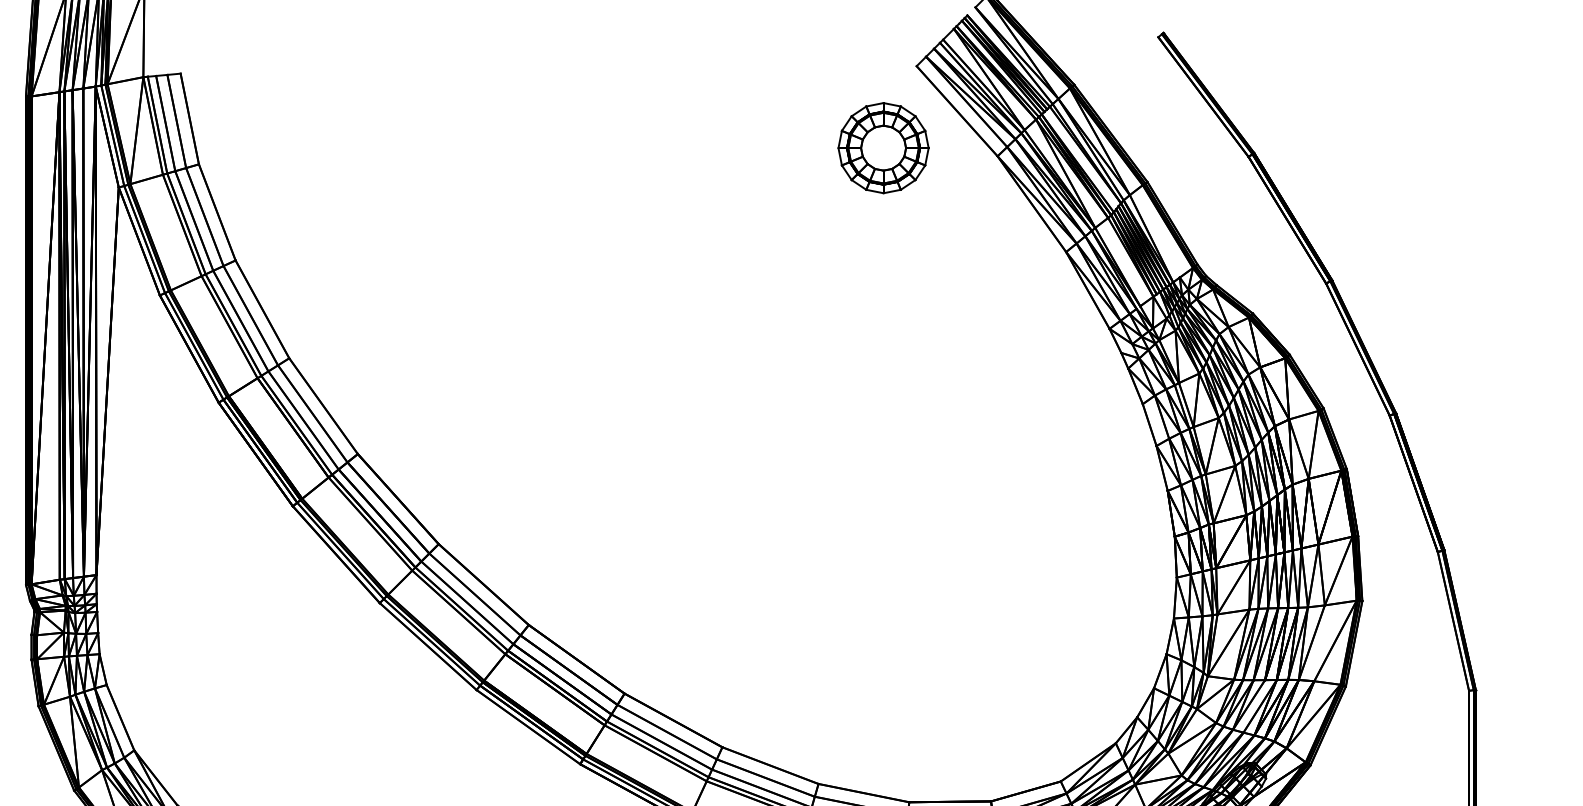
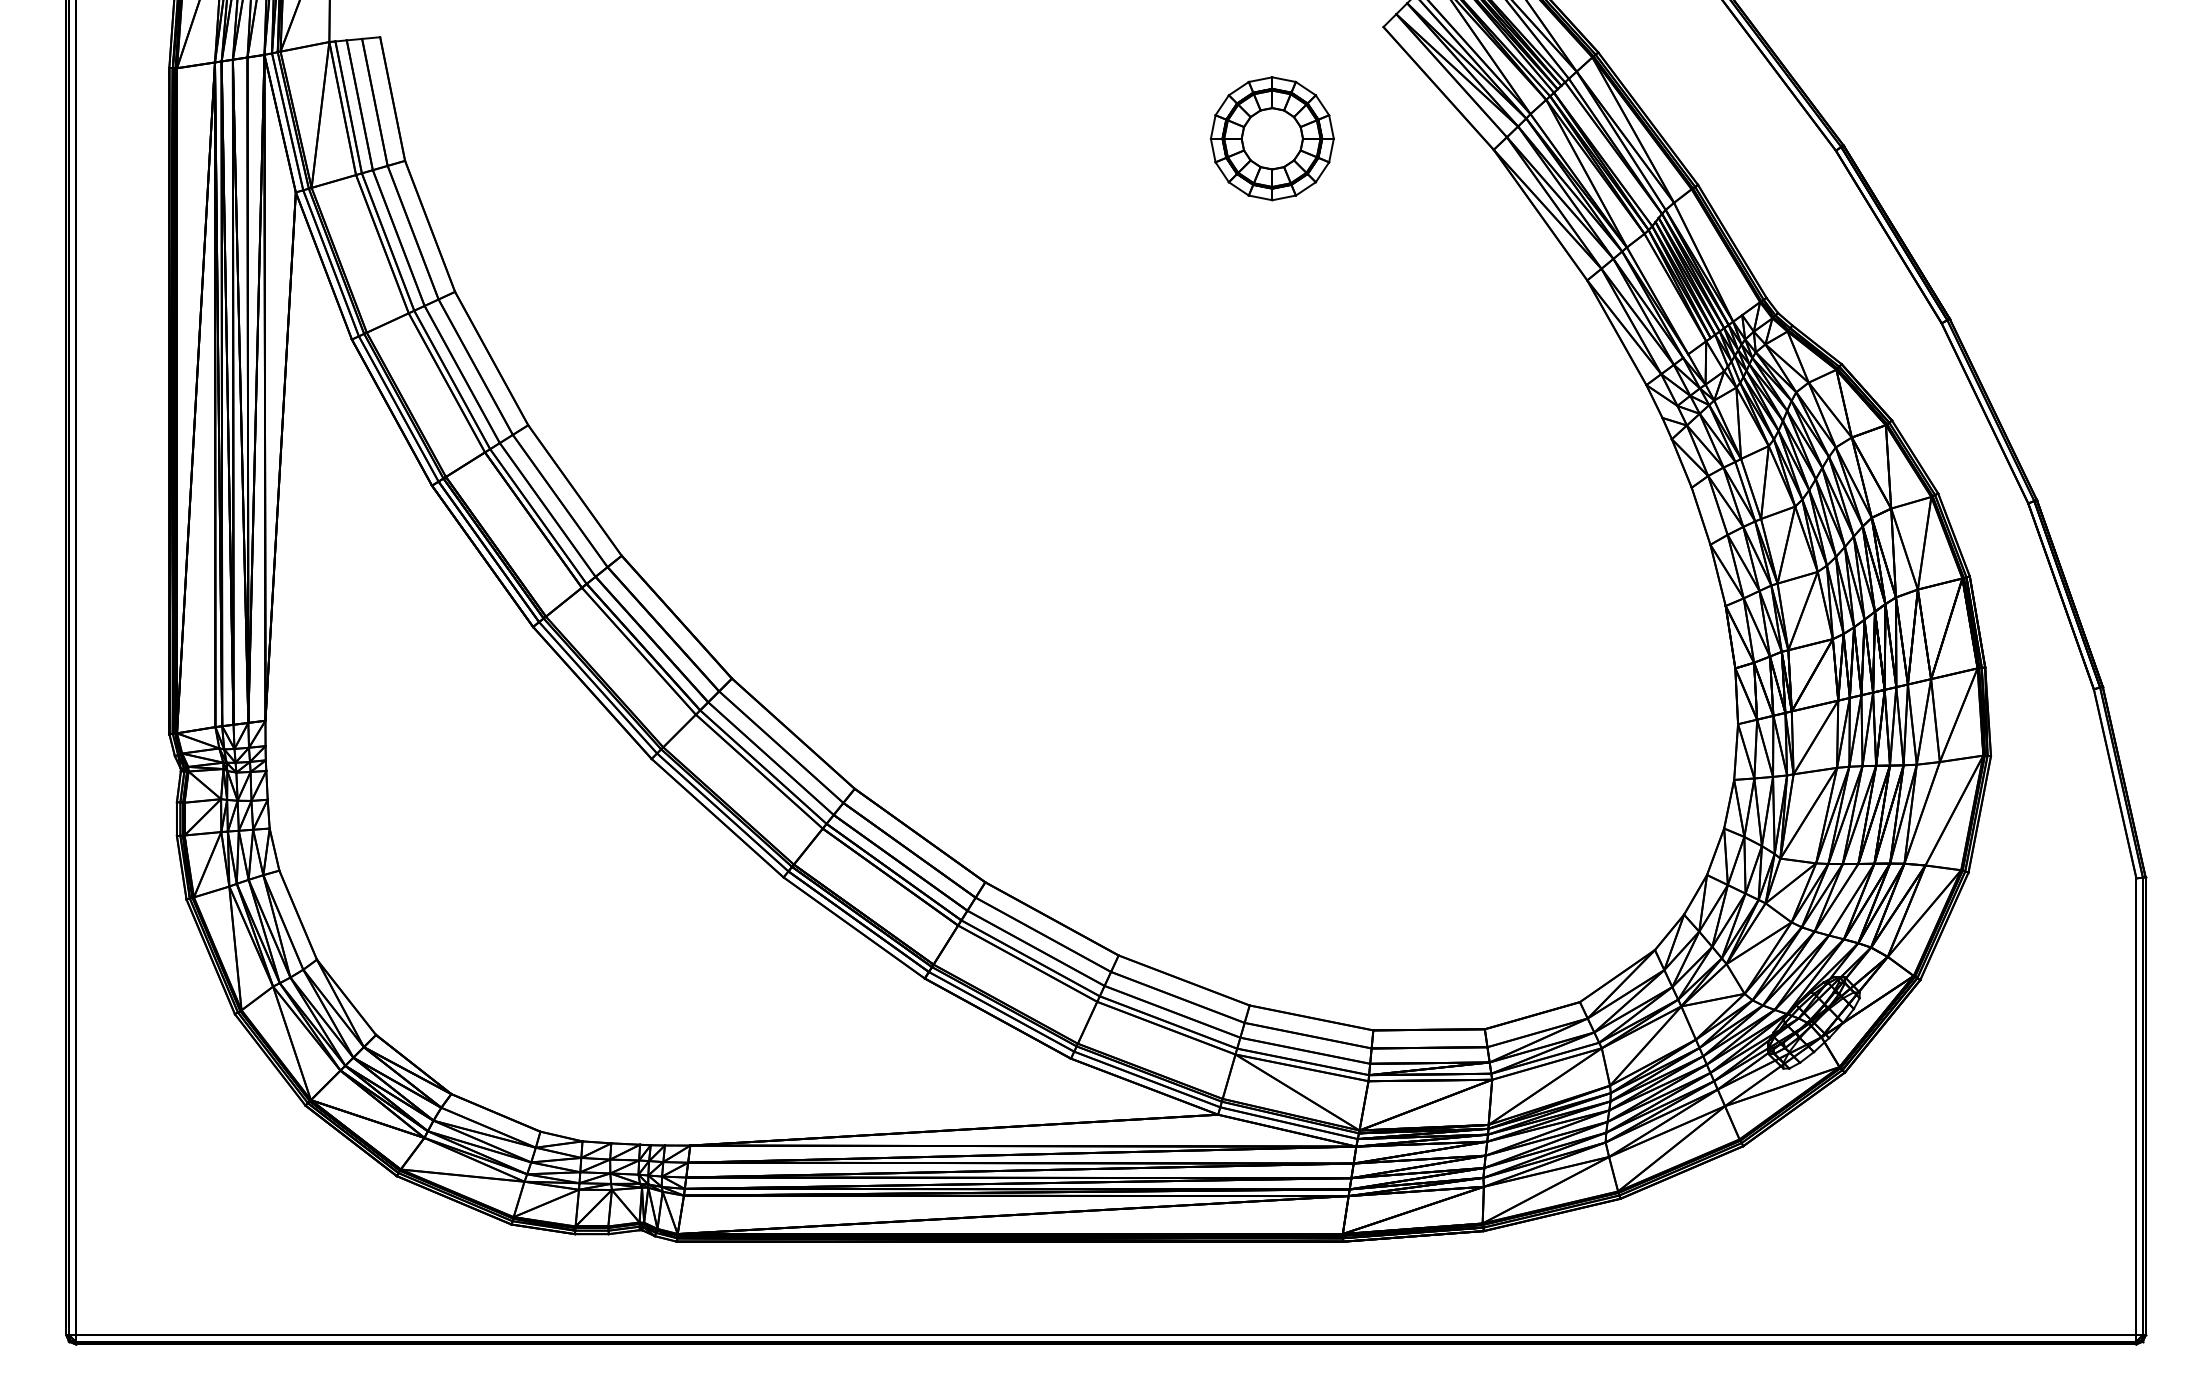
part: (882, 147) -> (1271, 138), moved

